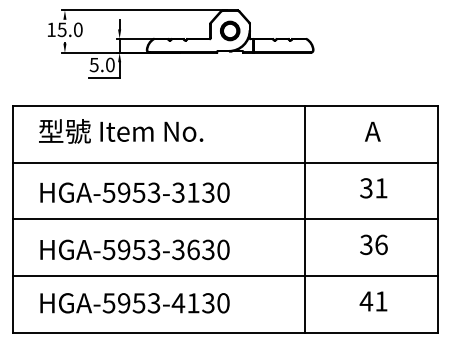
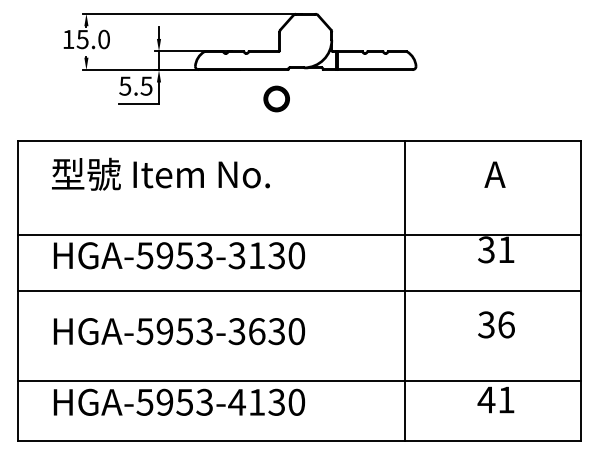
part: (230, 30) -> (276, 98), moved
text: (110, 64) -> (146, 85), 5.0 -> 5.5
line: (225, 162) -> (299, 234), moved
line: (225, 276) -> (299, 381), moved

